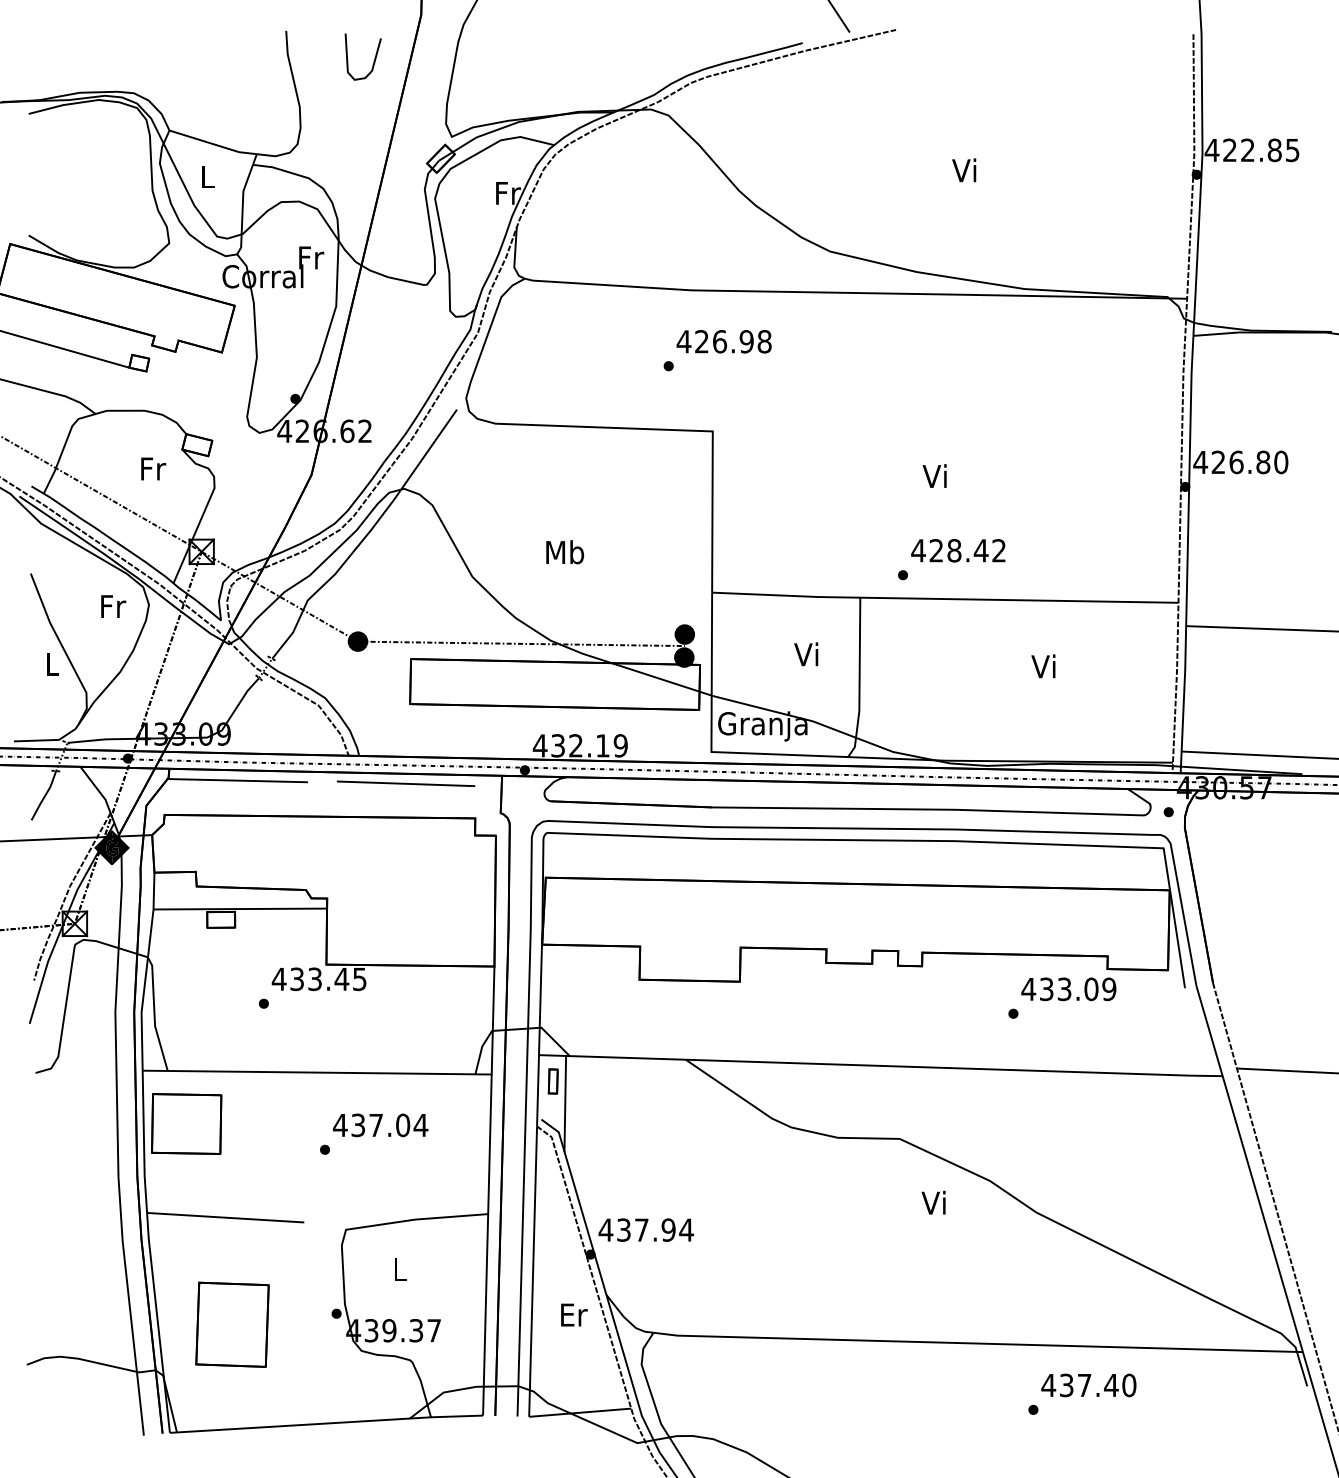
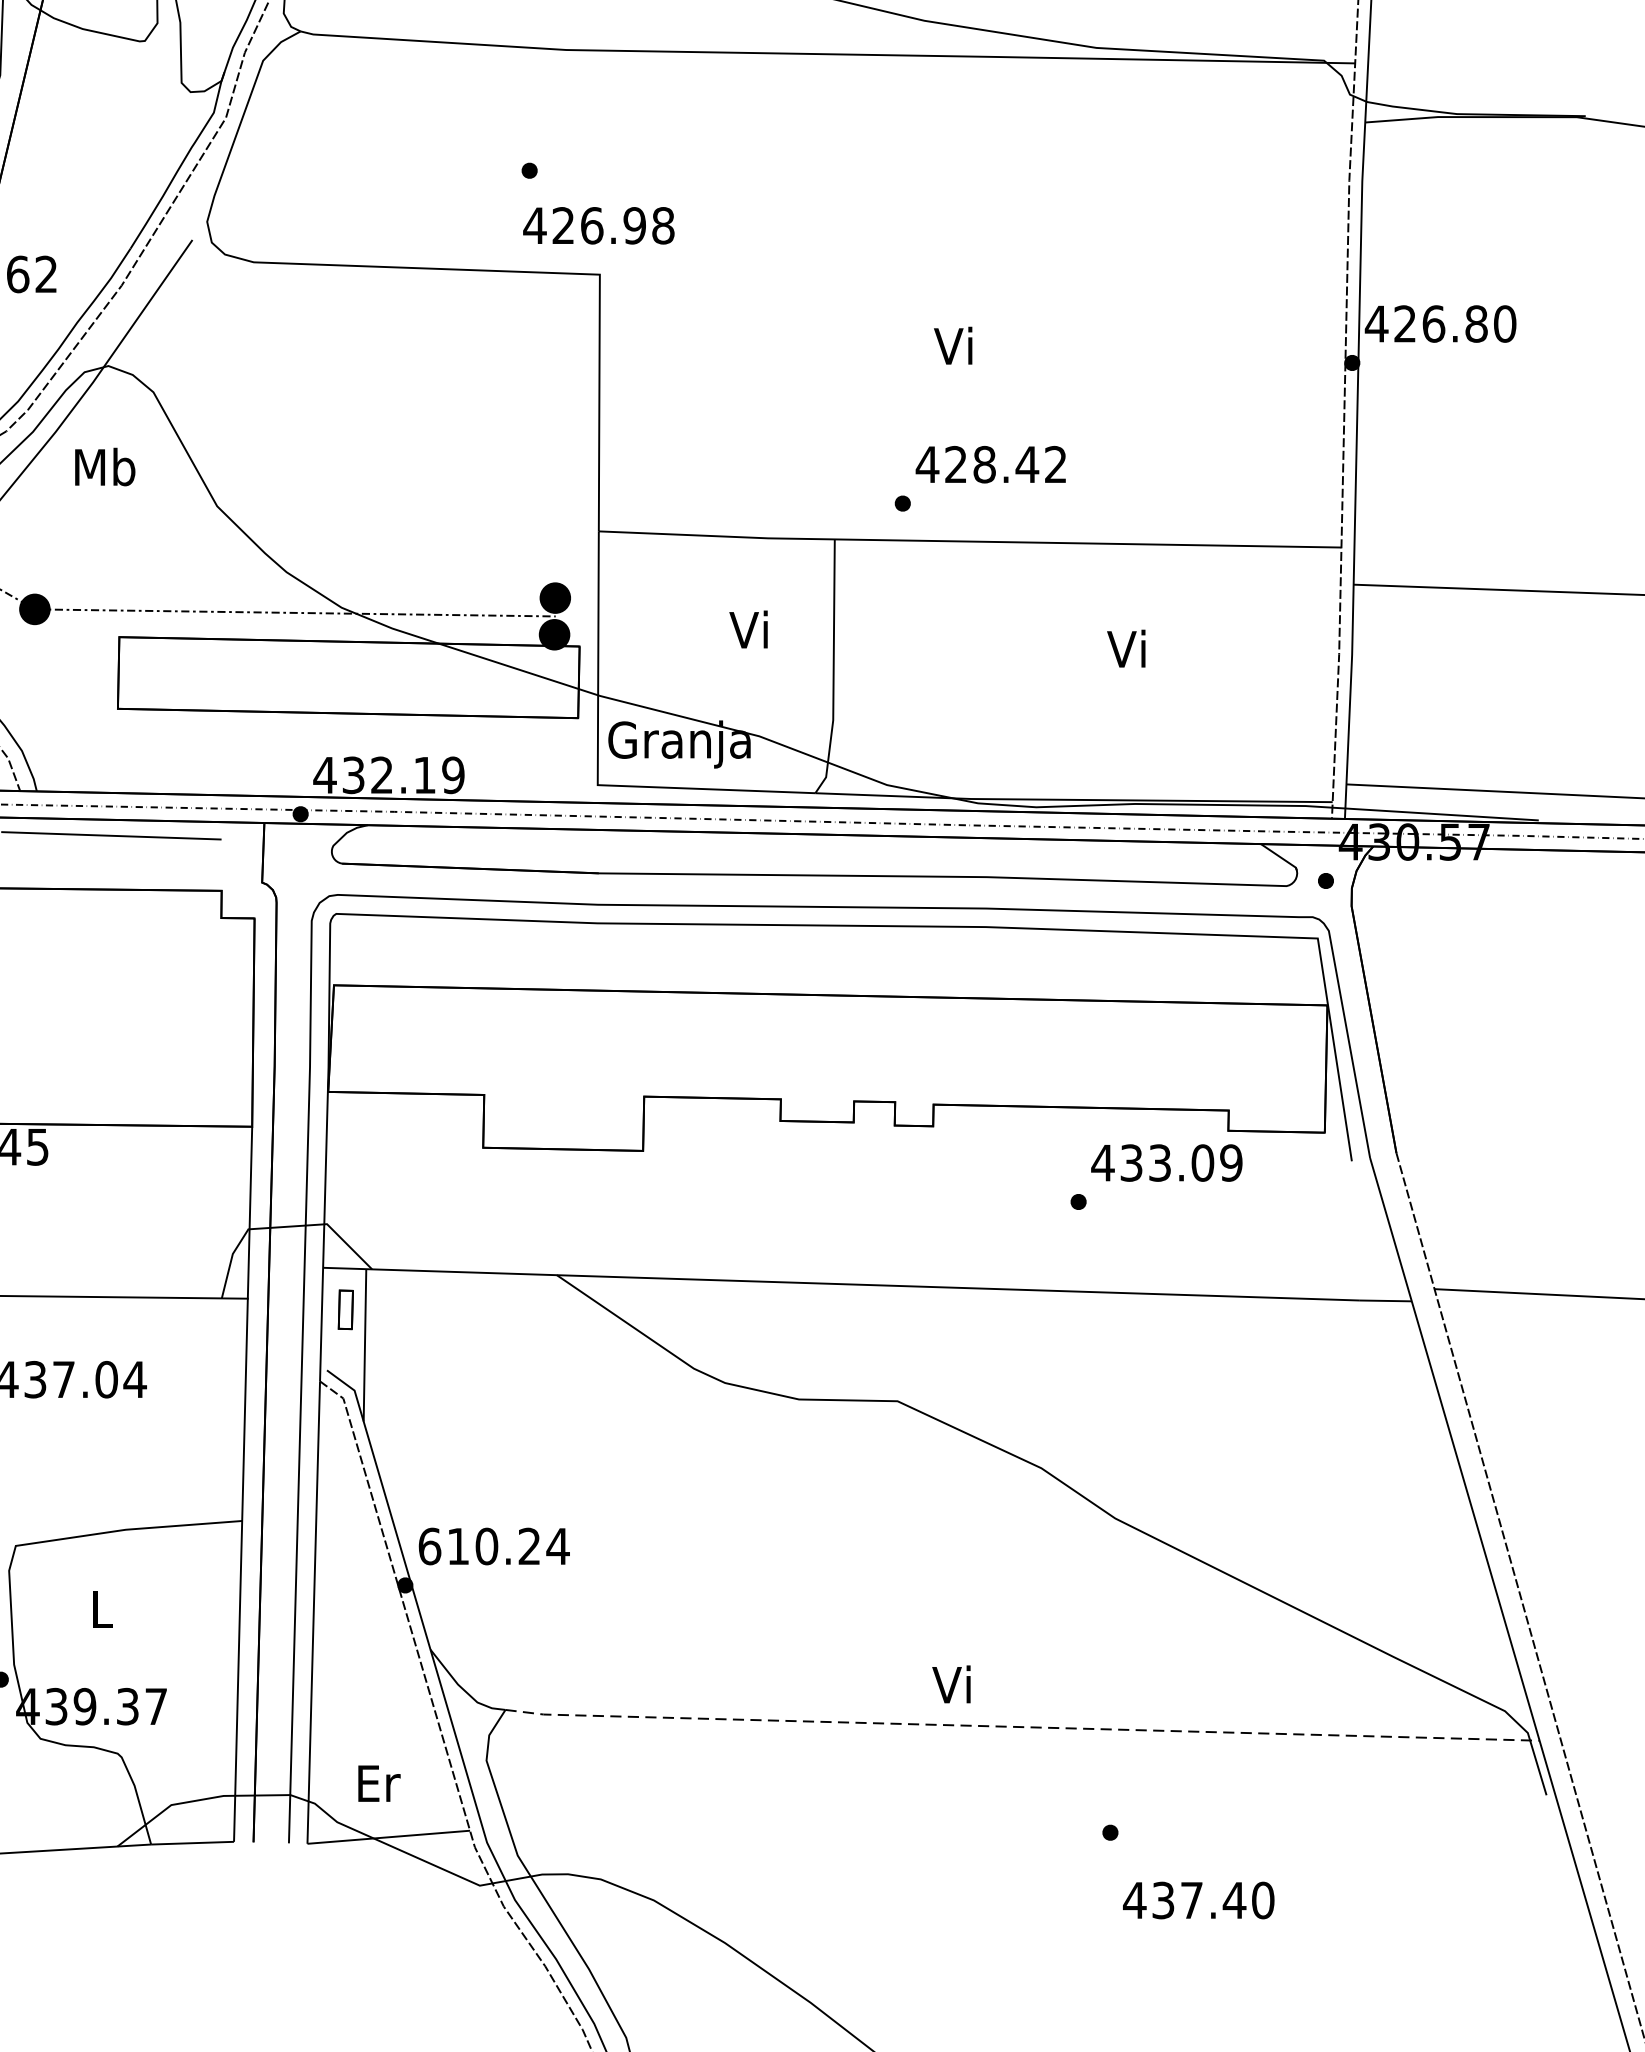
text: (723, 341) -> (597, 225), moved
text: (565, 552) -> (105, 467), moved
text: (933, 1202) -> (951, 1684), moved
text: (636, 1229) -> (478, 1545), 437.94 -> 610.24
text: (574, 1314) -> (379, 1782), moved
line: (977, 1343) -> (1021, 1727), solid -> dashed
text: (1088, 1385) -> (1198, 1900), moved

